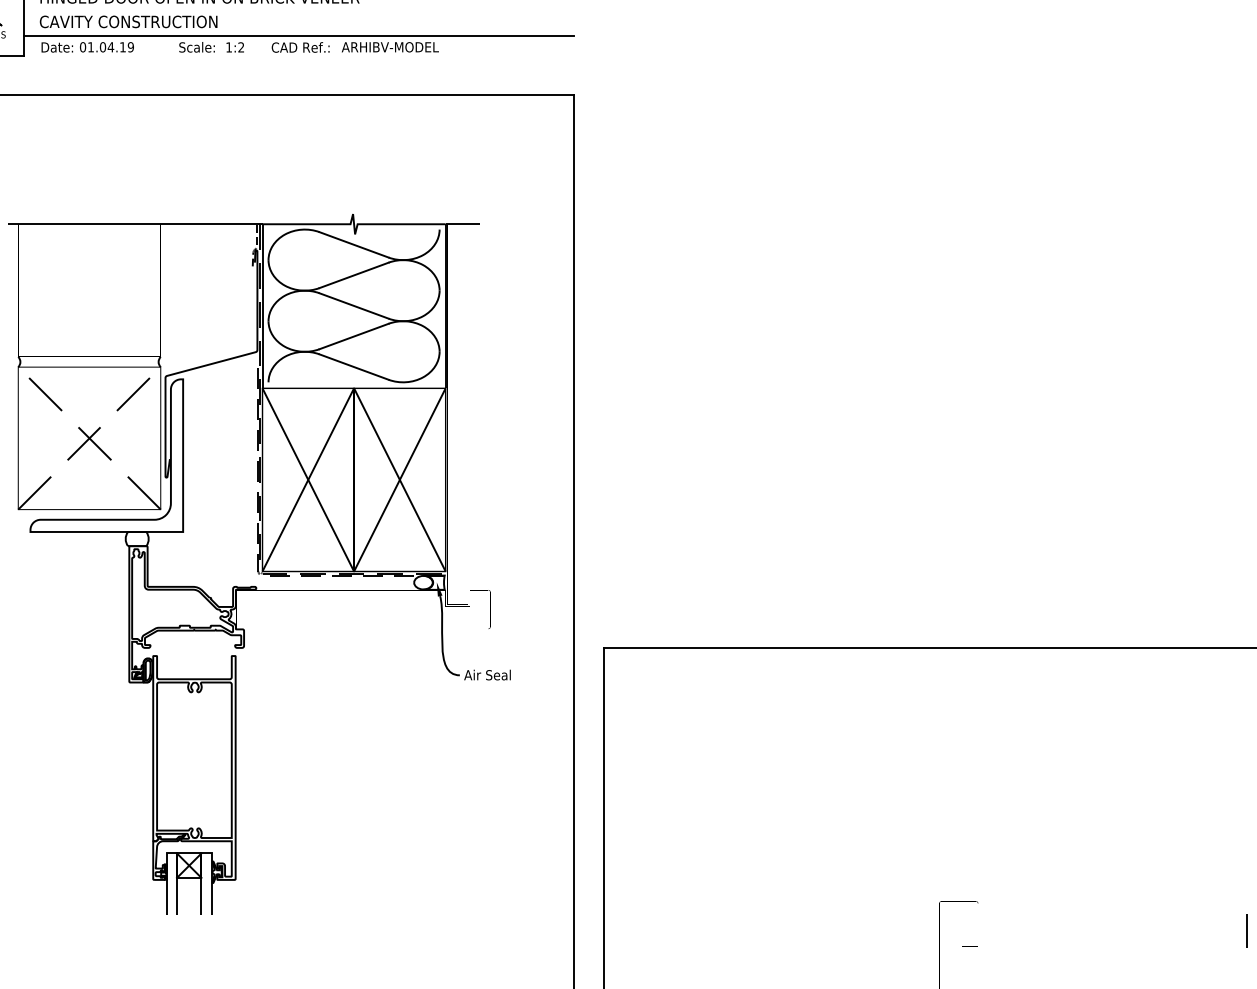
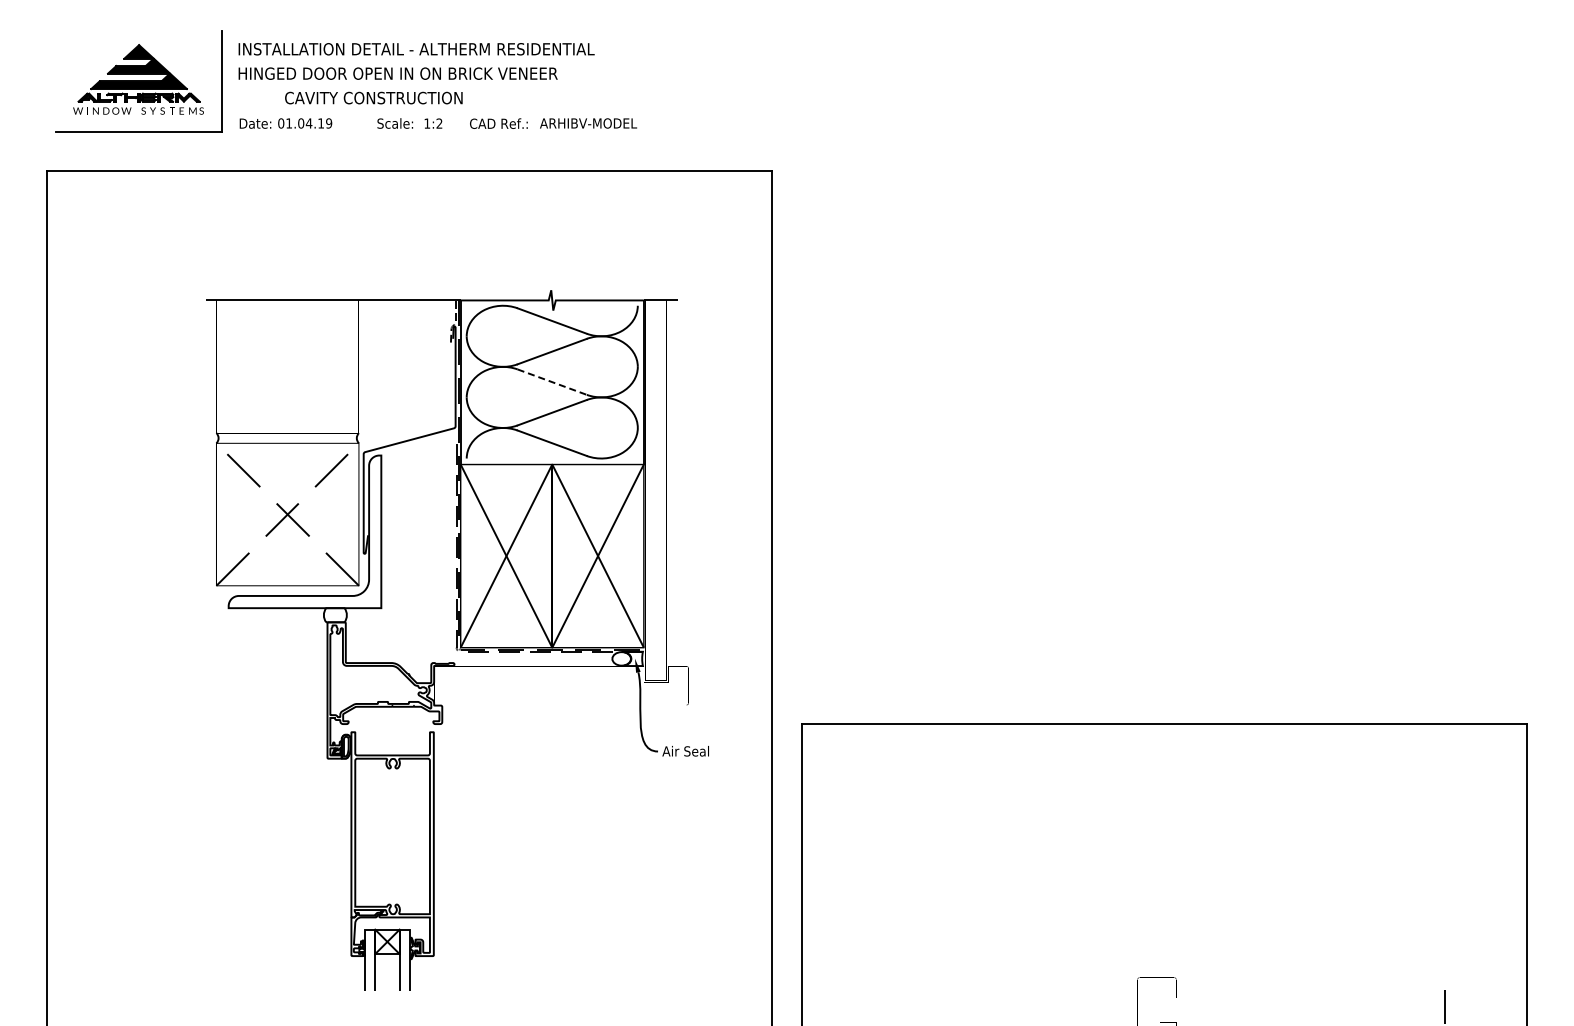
text: (128, 21) -> (373, 97), moved
line: (298, 36) -> (496, 112), removed
line: (354, 306) -> (552, 382), solid -> dashed

